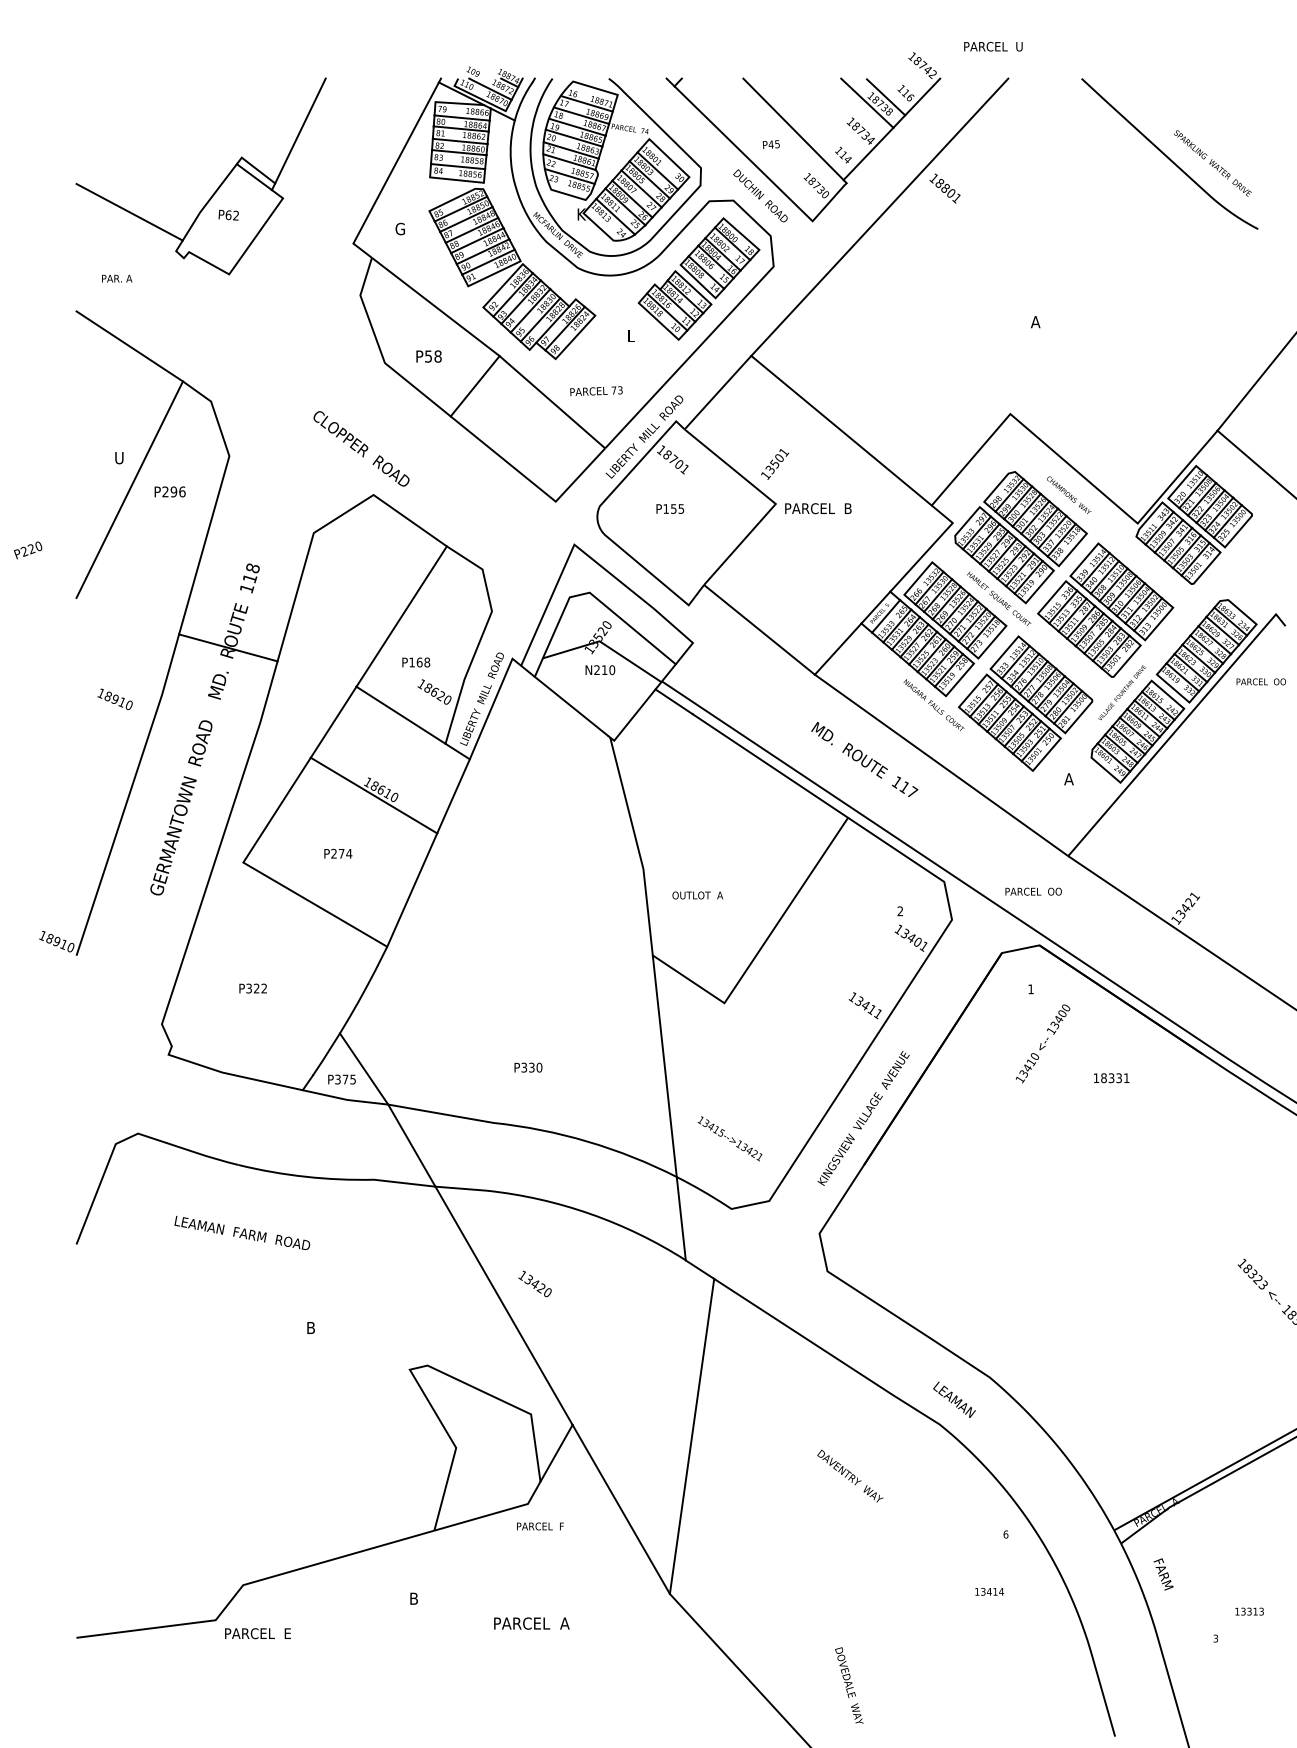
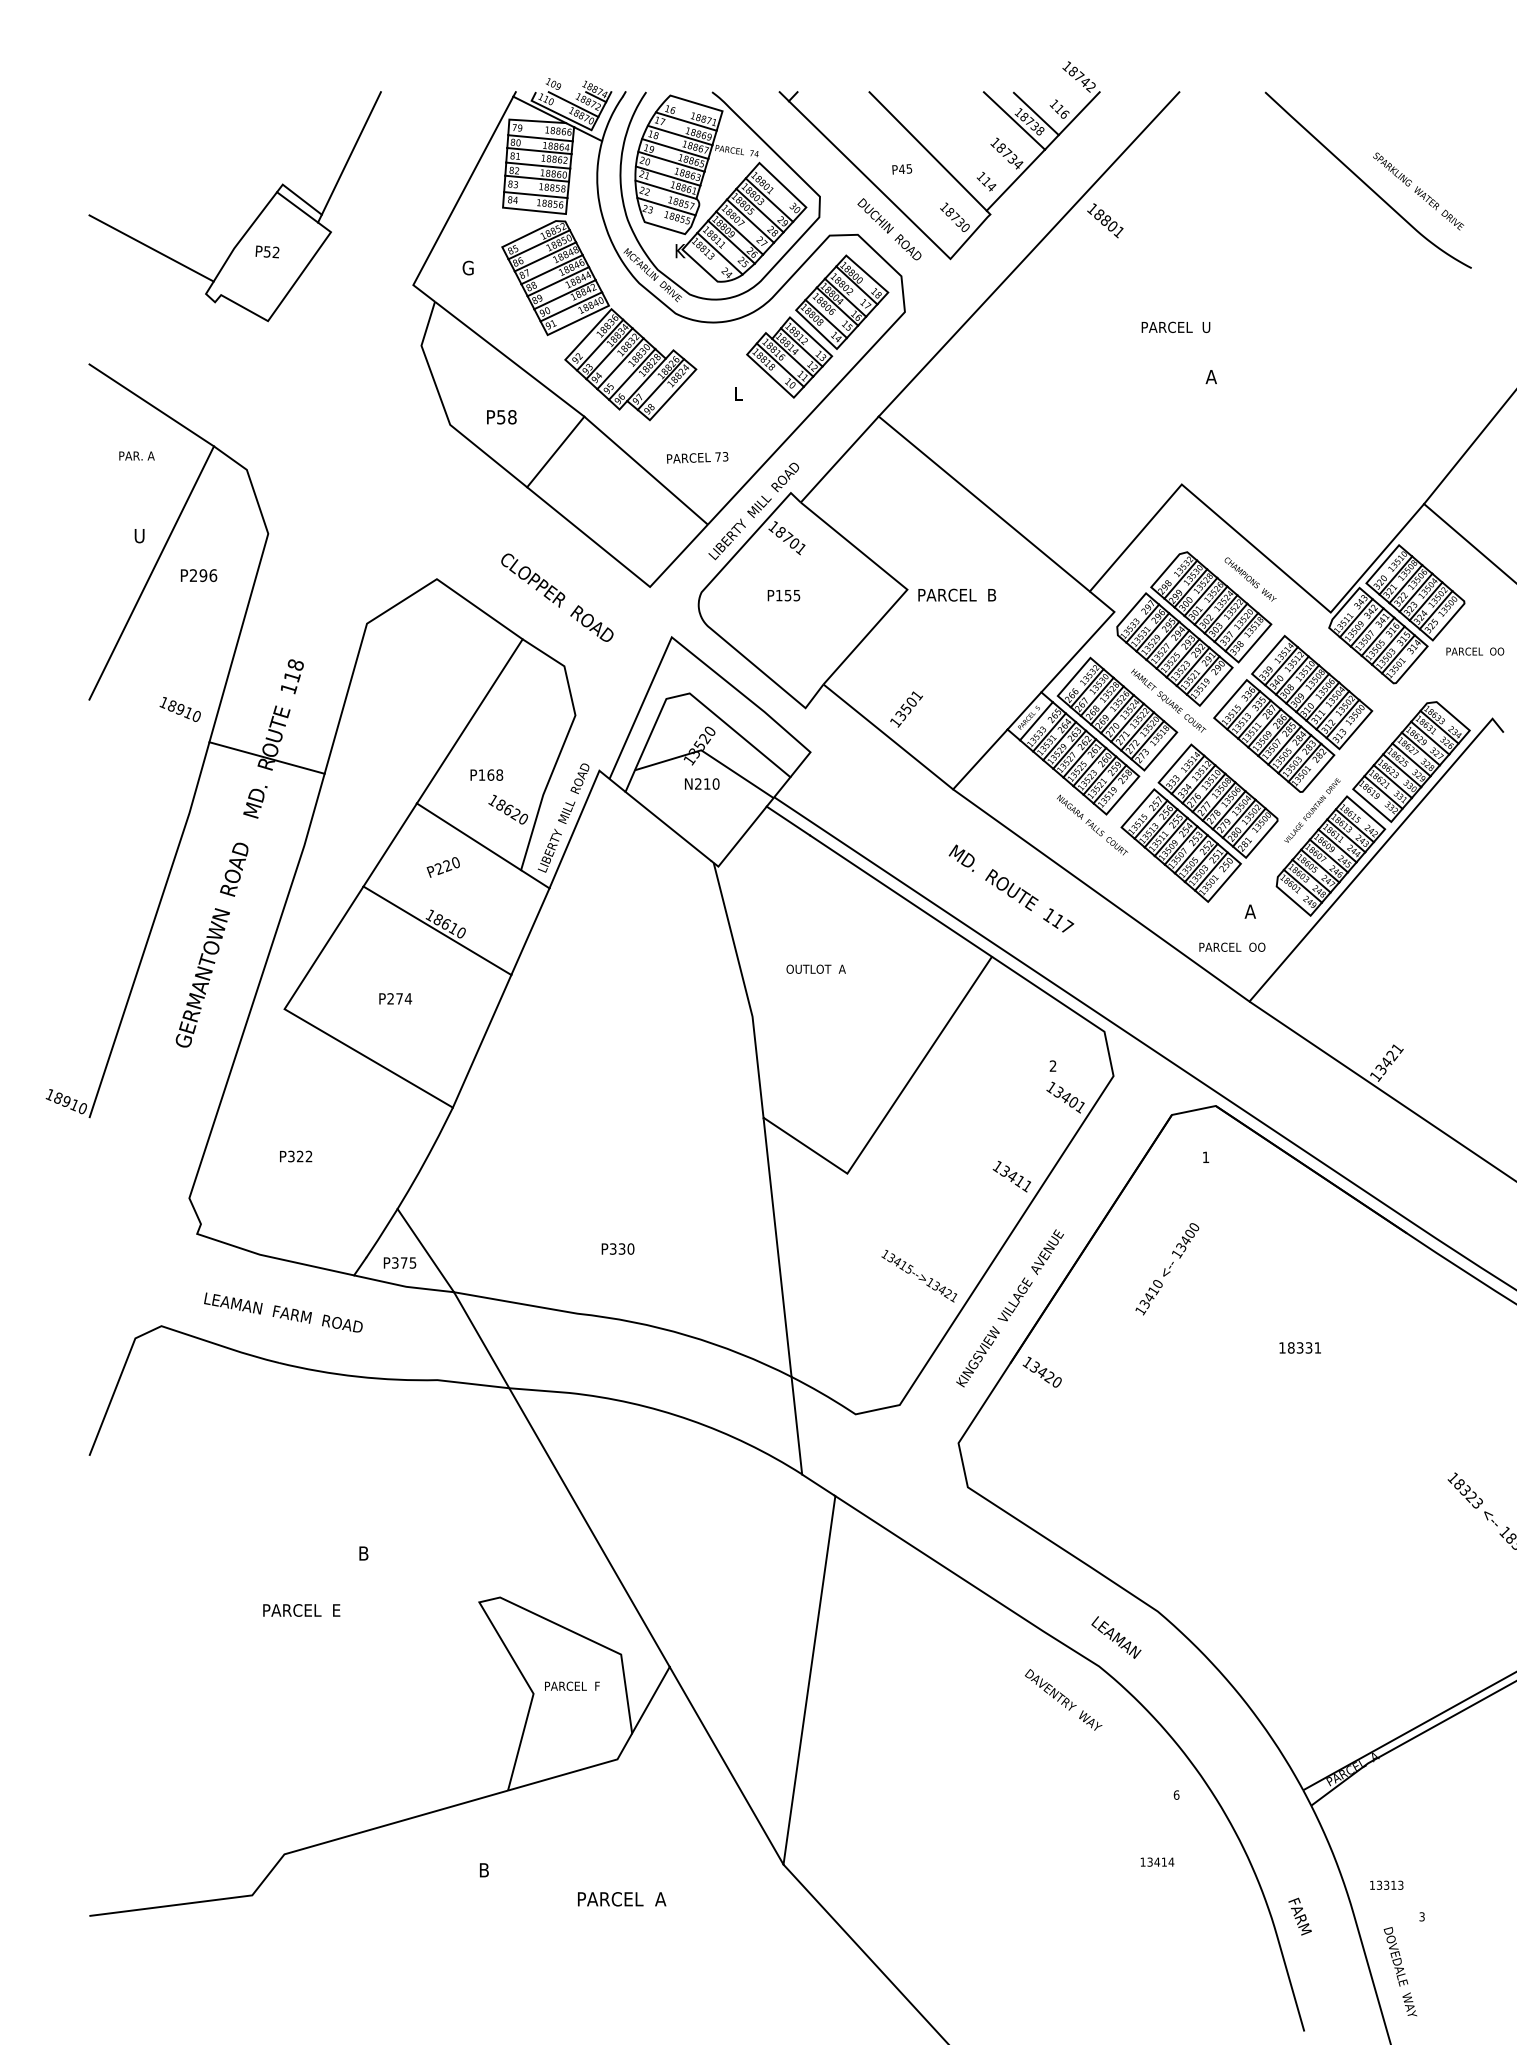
text: (993, 46) -> (1176, 327), moved
text: (228, 215) -> (267, 252), P62 -> P52
text: (117, 278) -> (137, 455), moved
text: (361, 448) -> (557, 597), moved
text: (775, 464) -> (907, 709), moved
text: (27, 550) -> (442, 867), moved
text: (1260, 681) -> (1474, 651), moved
text: (114, 699) -> (179, 709), moved
text: (1033, 891) -> (1232, 947), moved
text: (697, 895) -> (815, 969), moved
text: (1043, 1043) -> (1167, 1268), moved
text: (1111, 1078) -> (1300, 1348), moved
text: (729, 1138) -> (918, 1275), moved
text: (242, 1232) -> (283, 1312), moved
text: (534, 1283) -> (1041, 1371), moved
text: (850, 1475) -> (1063, 1699), moved
text: (540, 1526) -> (572, 1686), moved
text: (1163, 1574) -> (1300, 1916), moved
text: (1249, 1611) -> (1386, 1885), moved
text: (257, 1633) -> (301, 1610), moved
text: (849, 1685) -> (1400, 1971), moved

